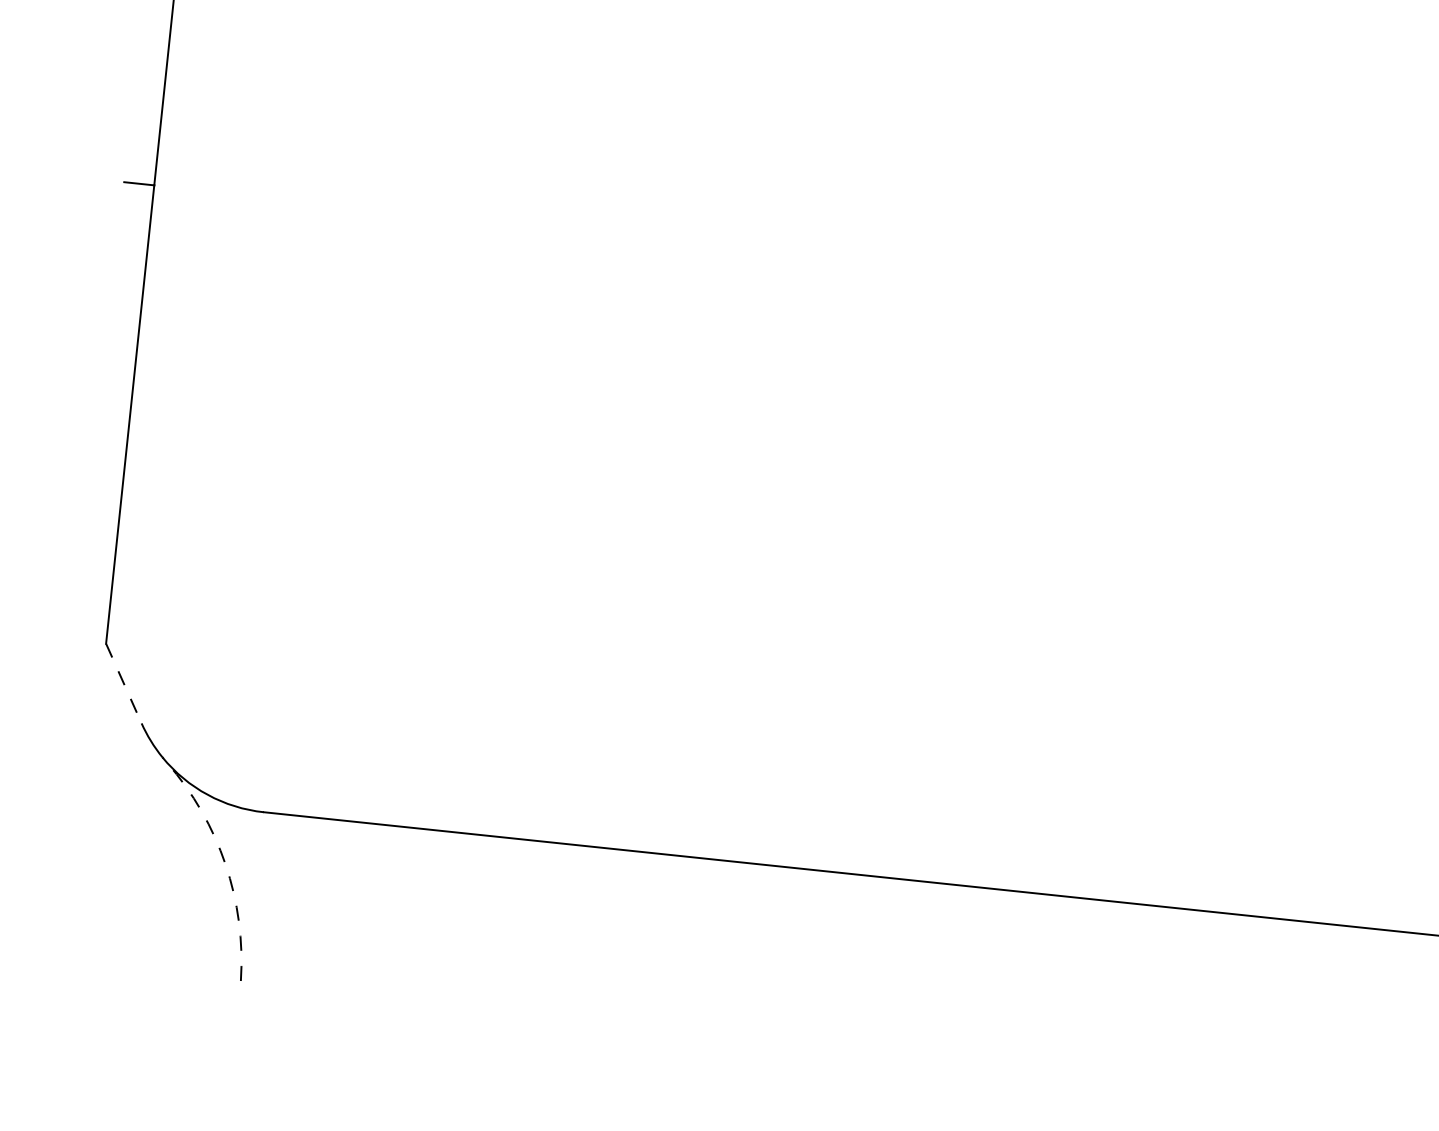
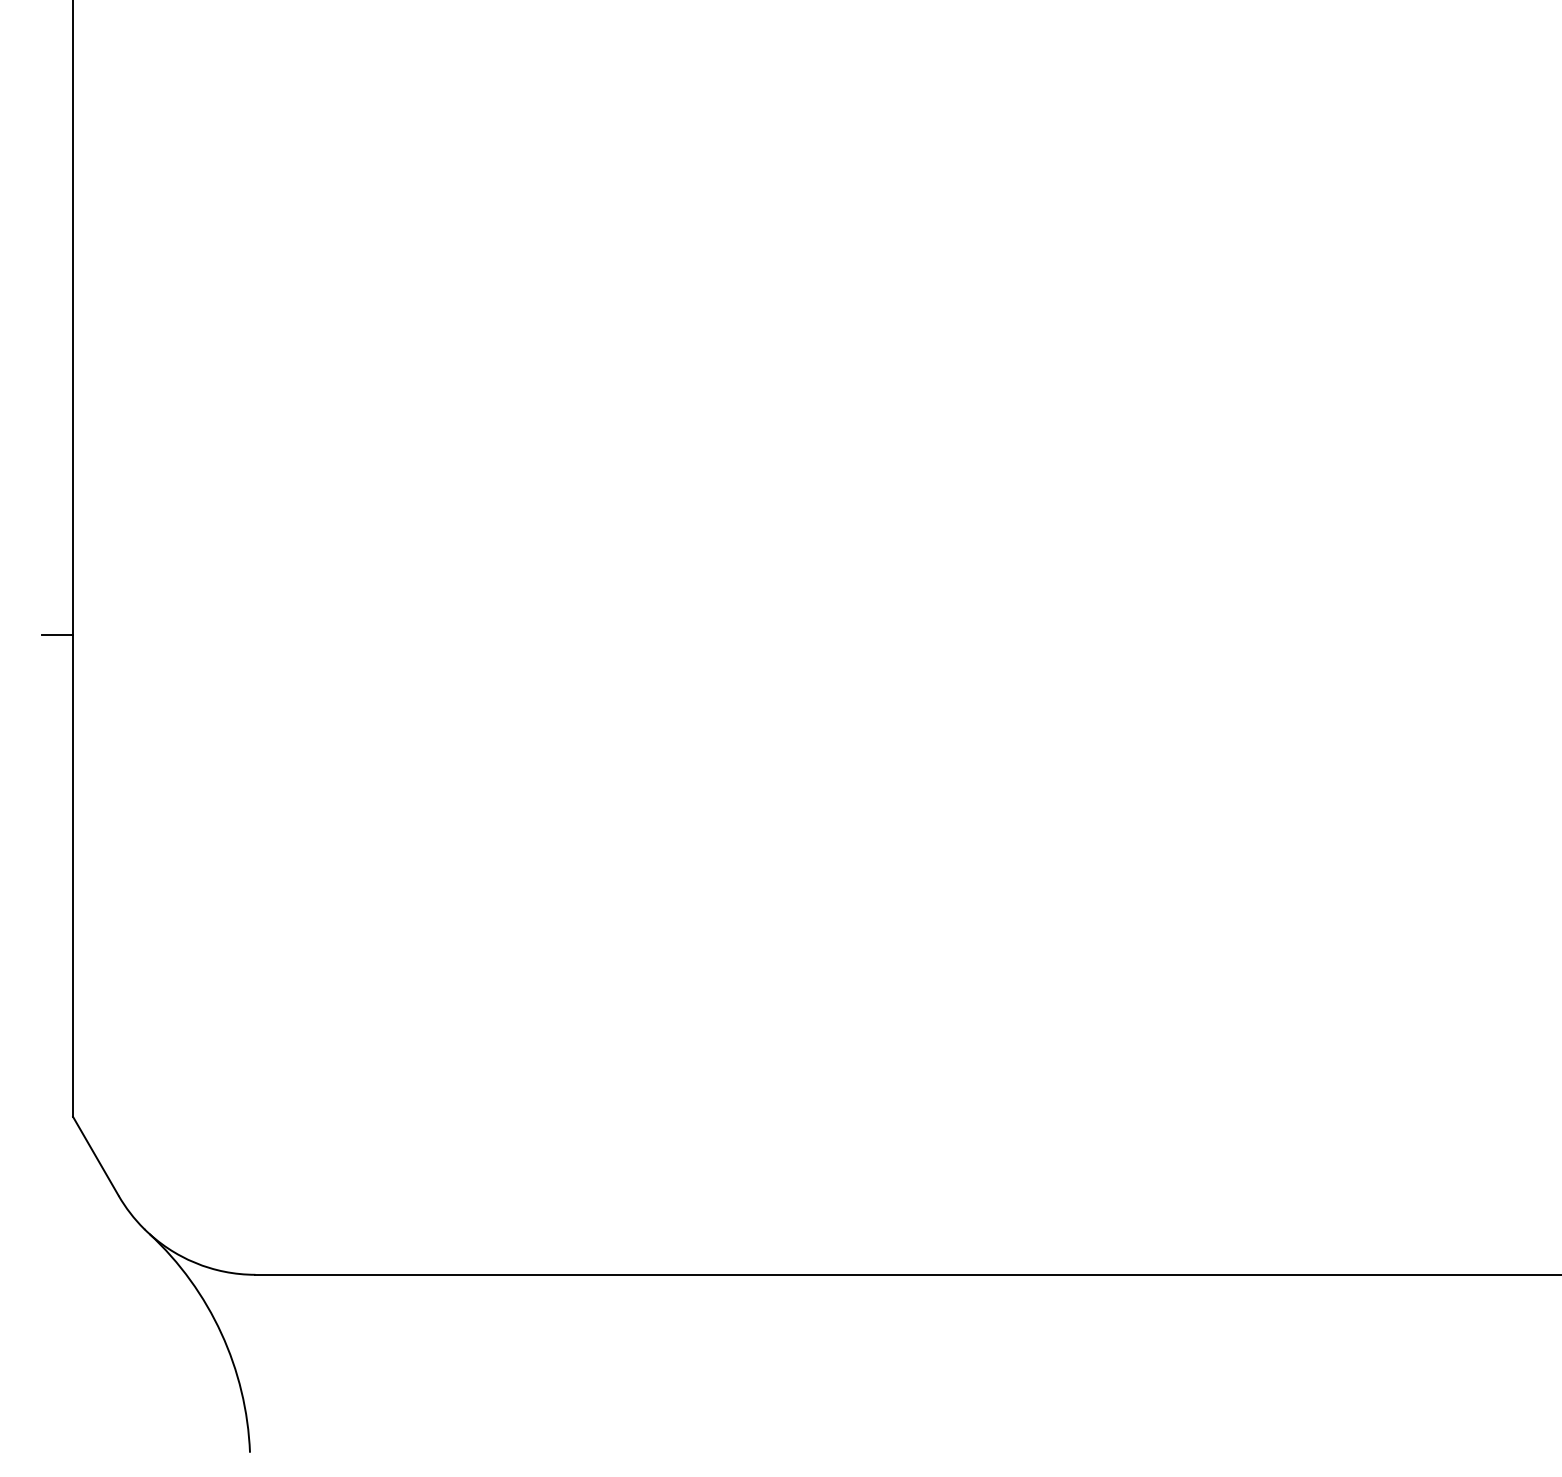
line: (123, 683) -> (95, 1156), dashed -> solid
arc: (225, 864) -> (221, 1333), dashed -> solid

